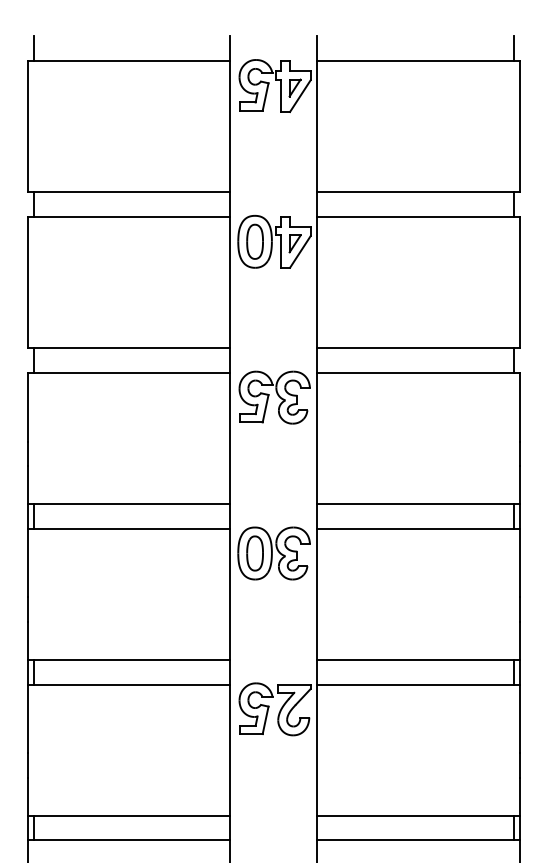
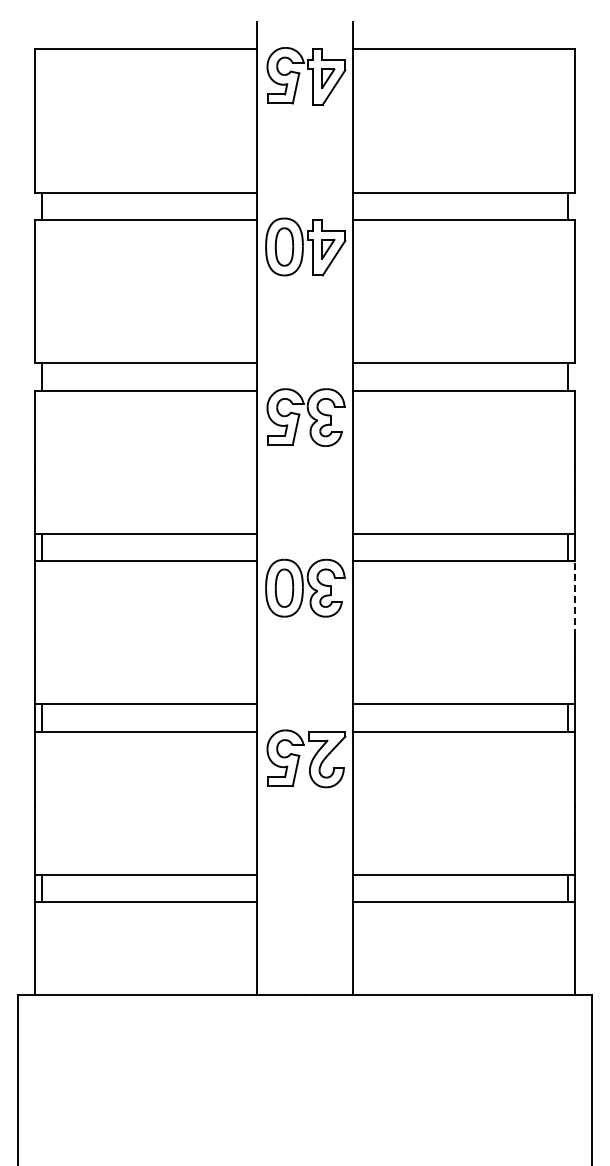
line: (34, 48) -> (42, 35), removed
line: (513, 48) -> (567, 35), removed
line: (519, 562) -> (574, 598), solid -> dashed

